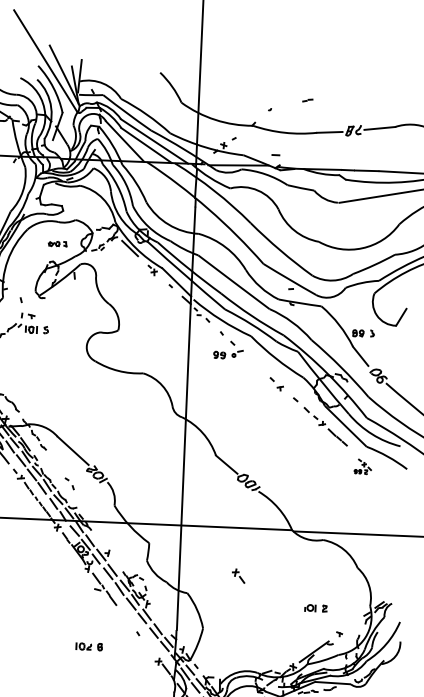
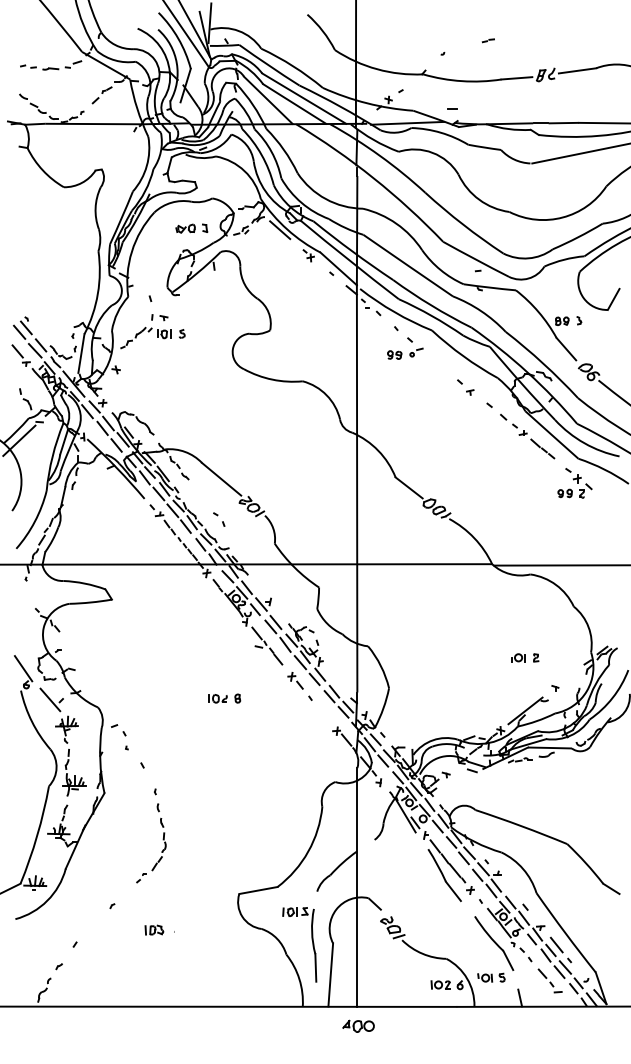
part: (57, 243) -> (191, 228), size x1.43
part: (362, 466) -> (574, 483), size x1.67
part: (238, 575) -> (295, 680), moved
part: (89, 646) -> (224, 698), moved

